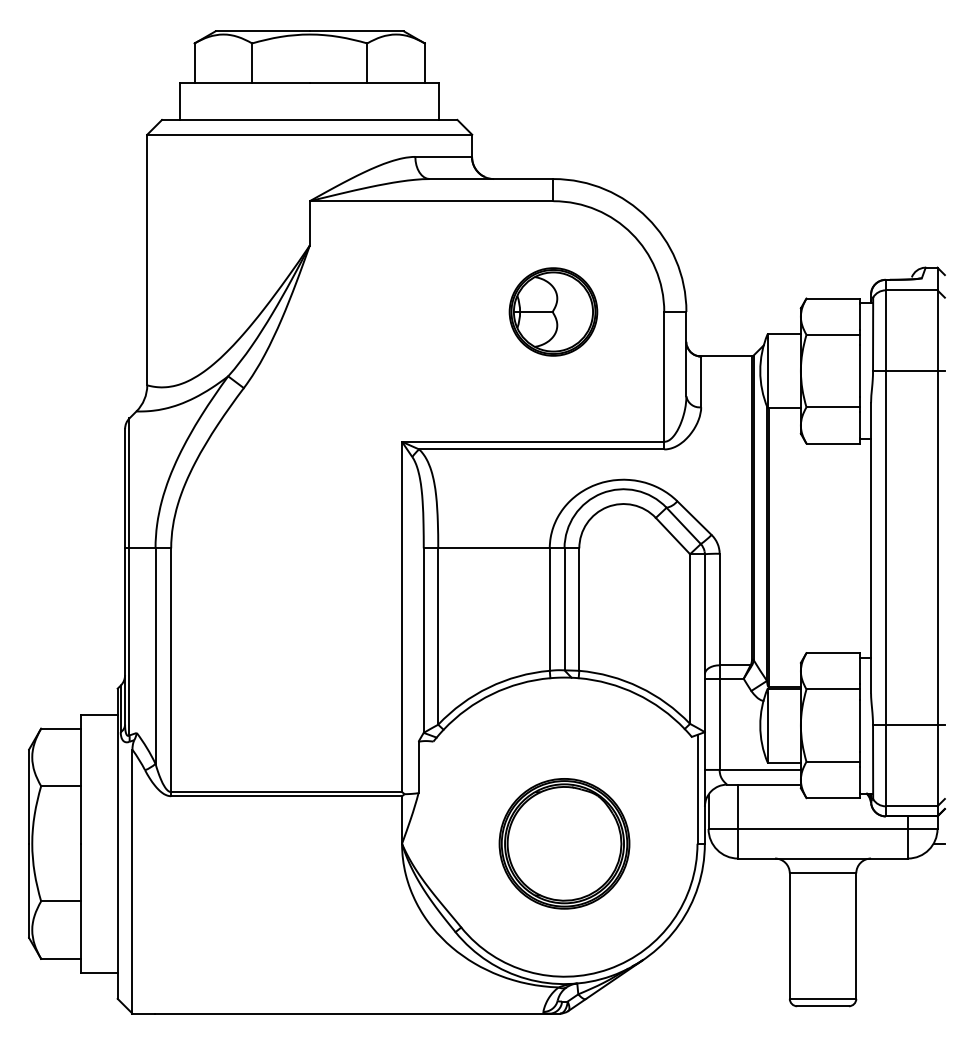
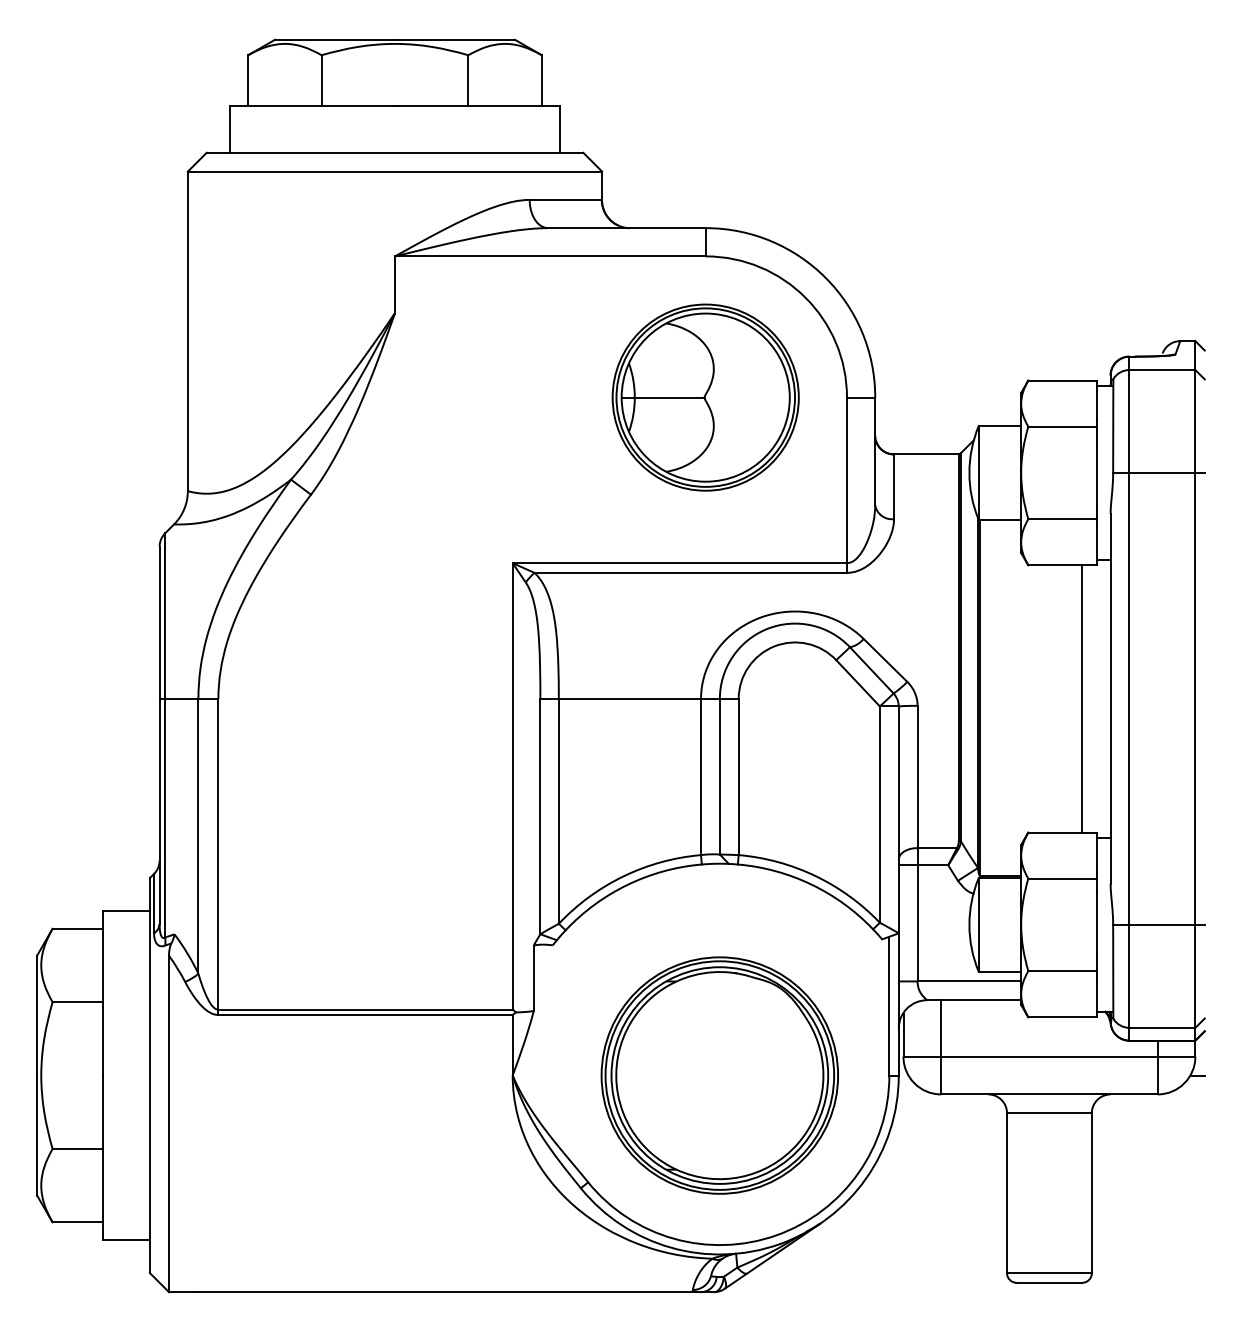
part: (553, 311) -> (705, 396), size x1.67
line: (848, 548) -> (1081, 699), added
part: (564, 843) -> (719, 1075), size x1.43

